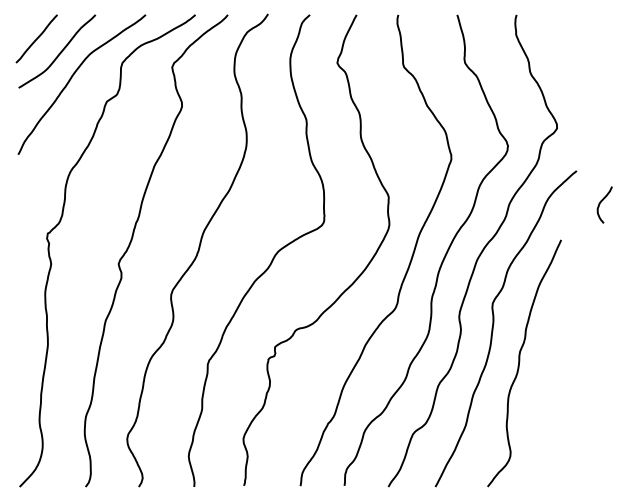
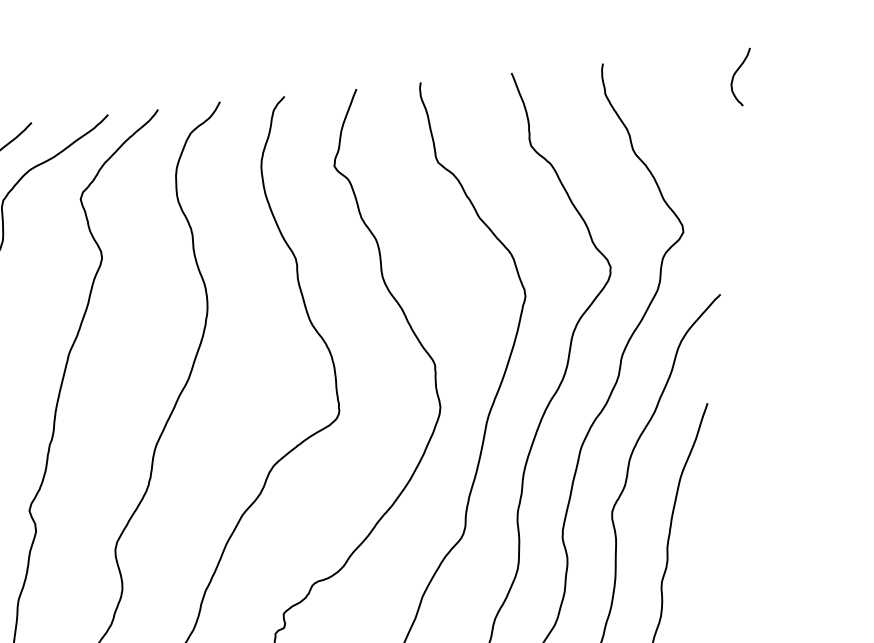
curve: (602, 201) -> (737, 72), moved

